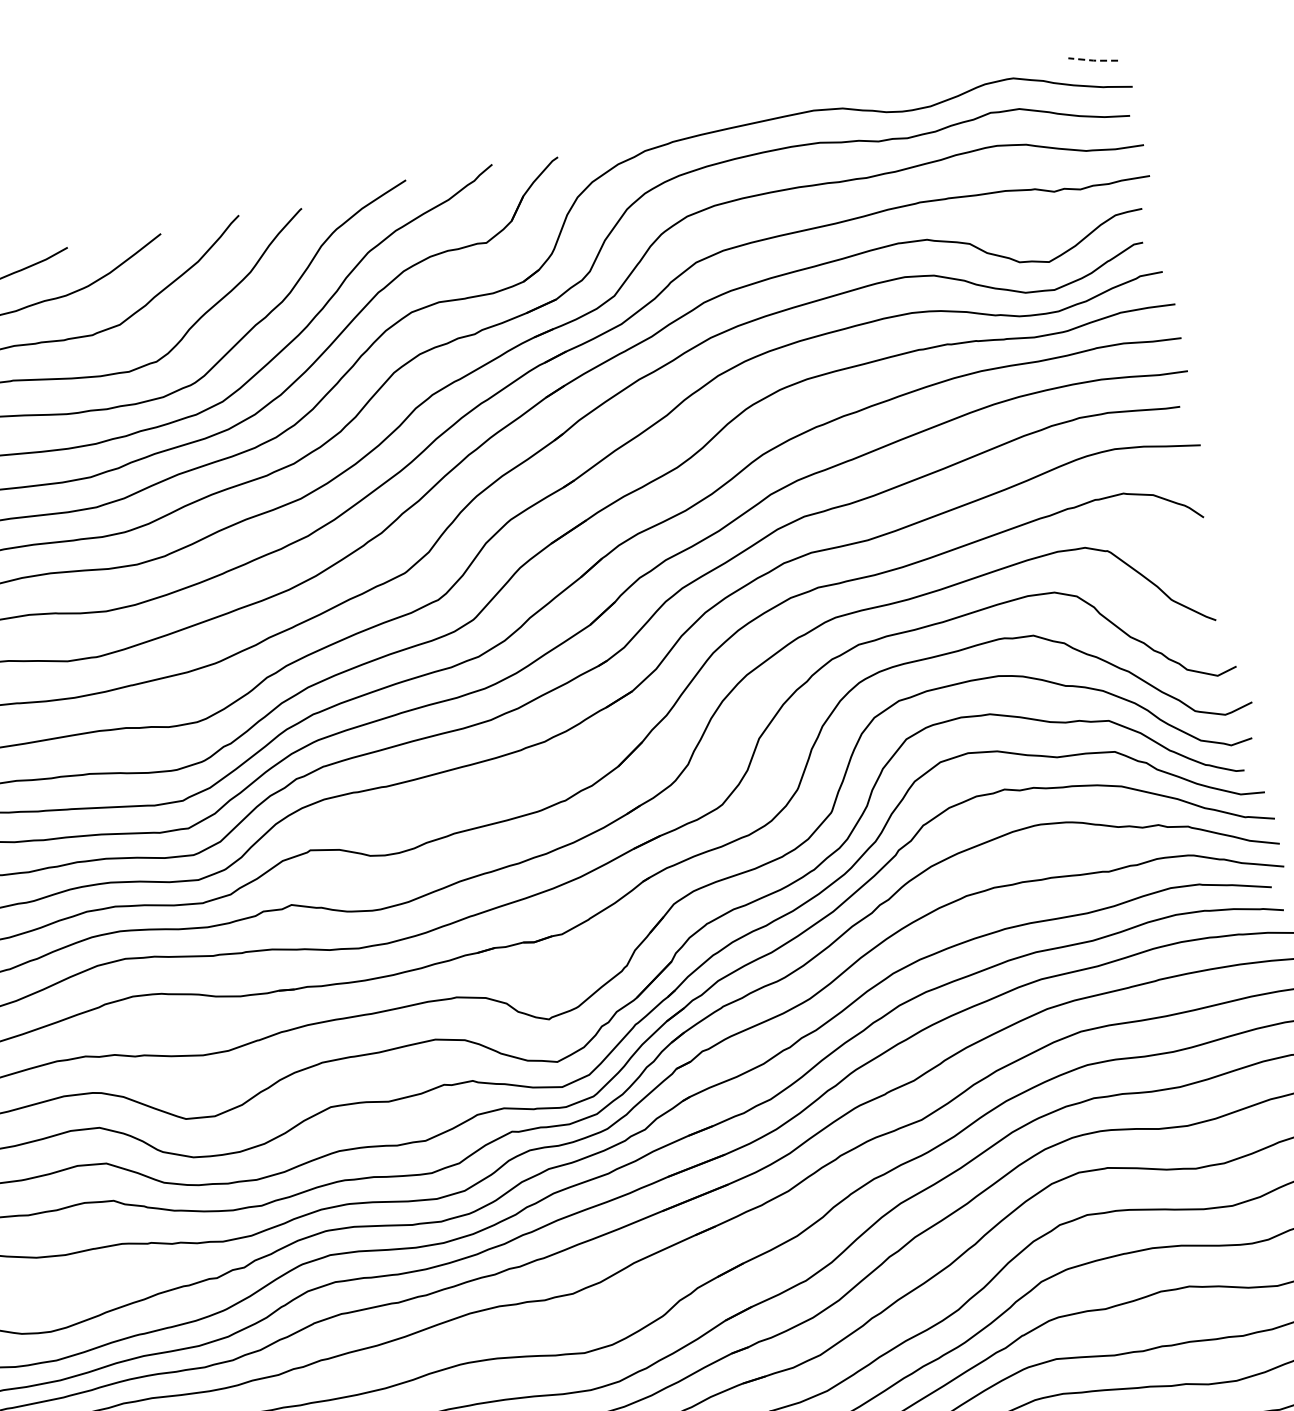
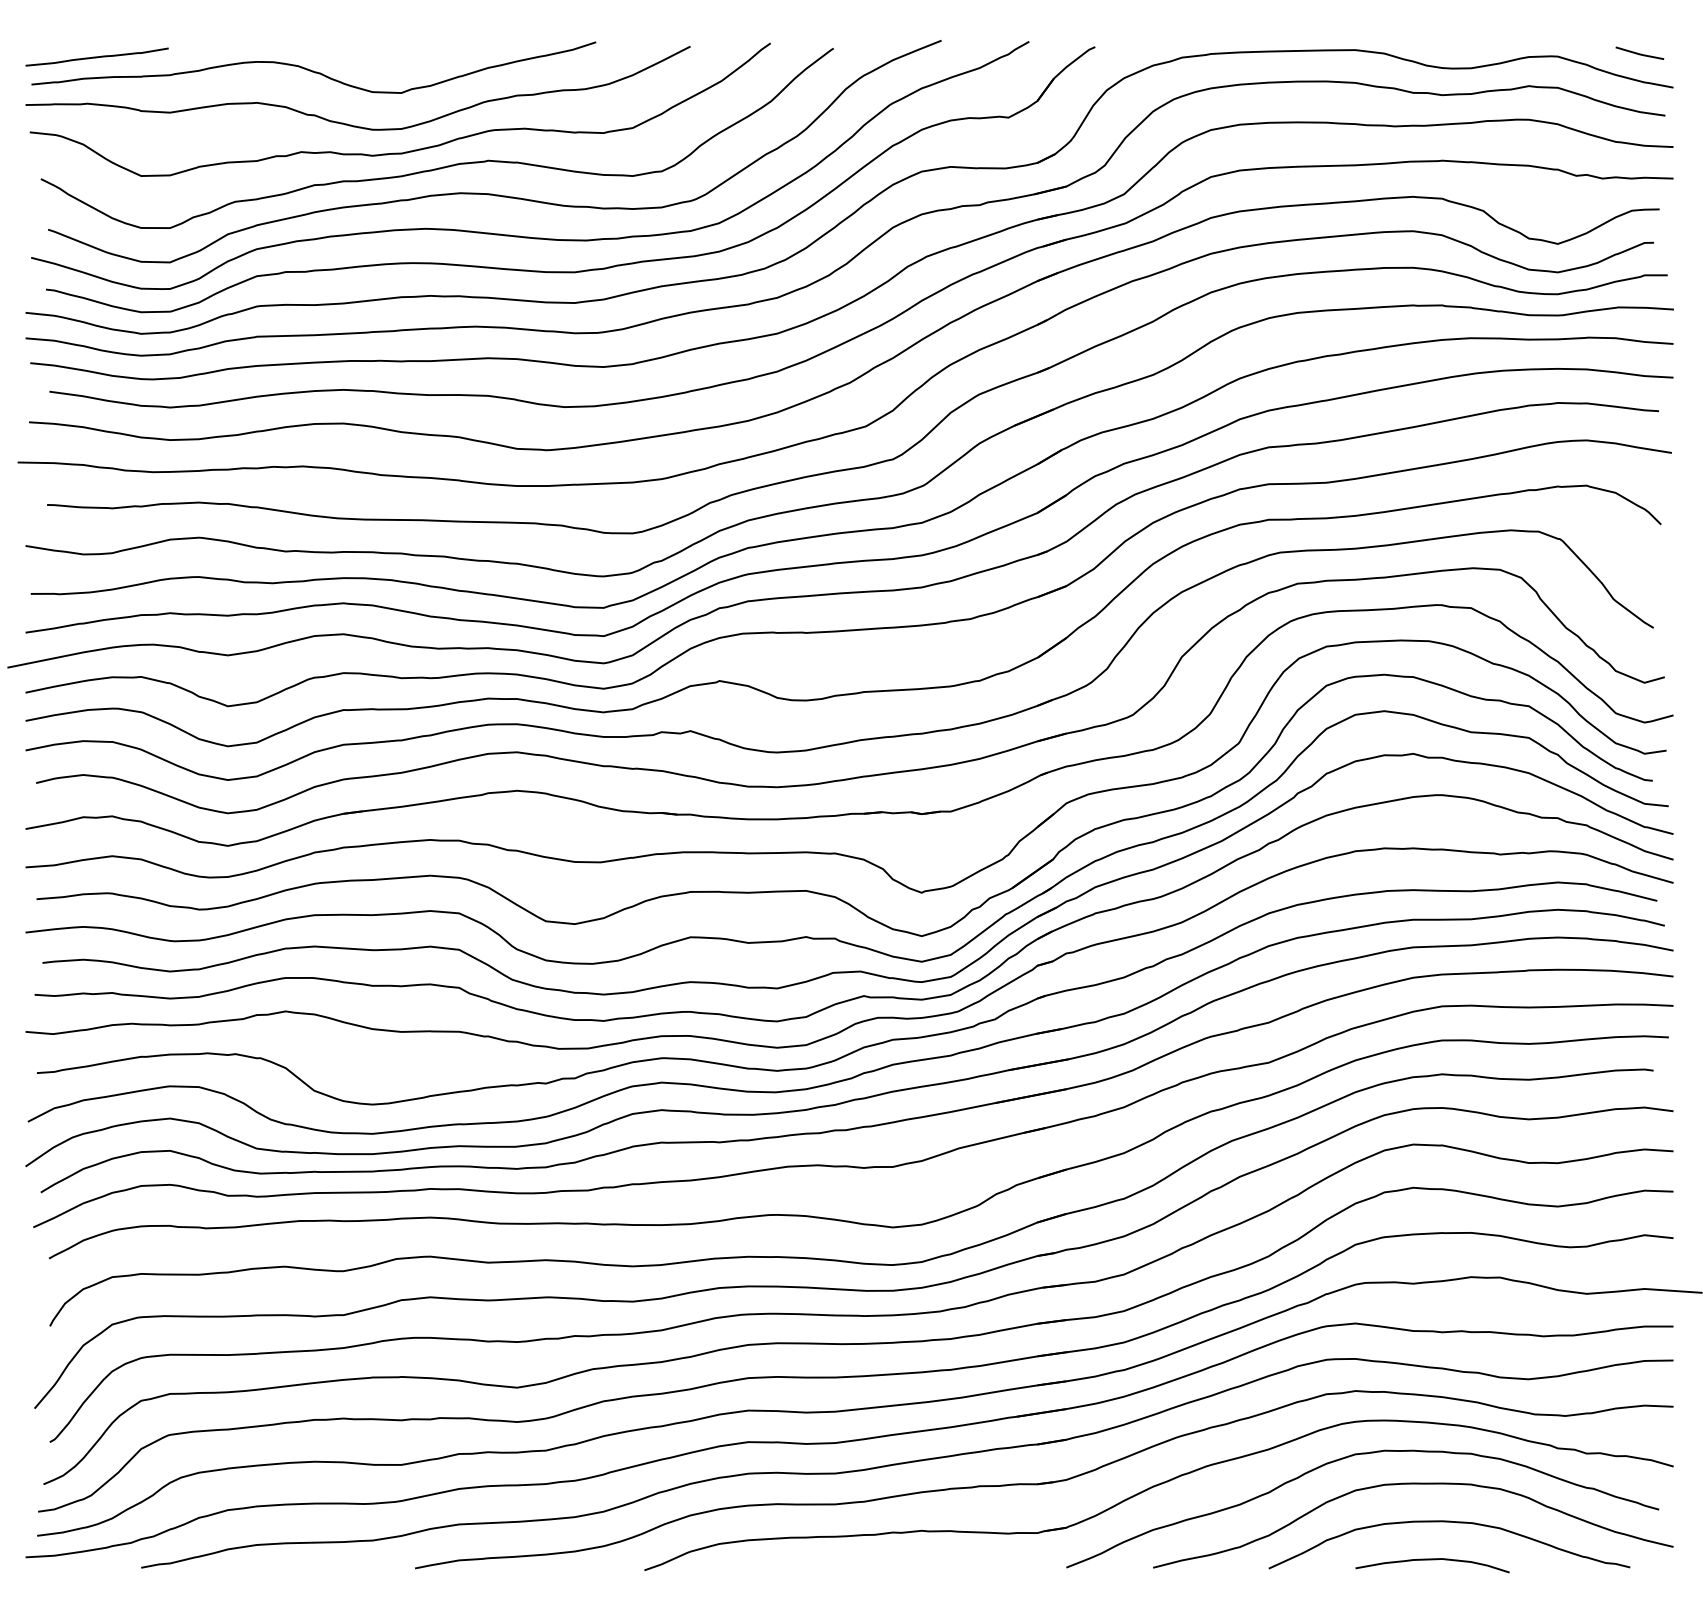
line: (1093, 60) -> (1639, 54), dashed -> solid

